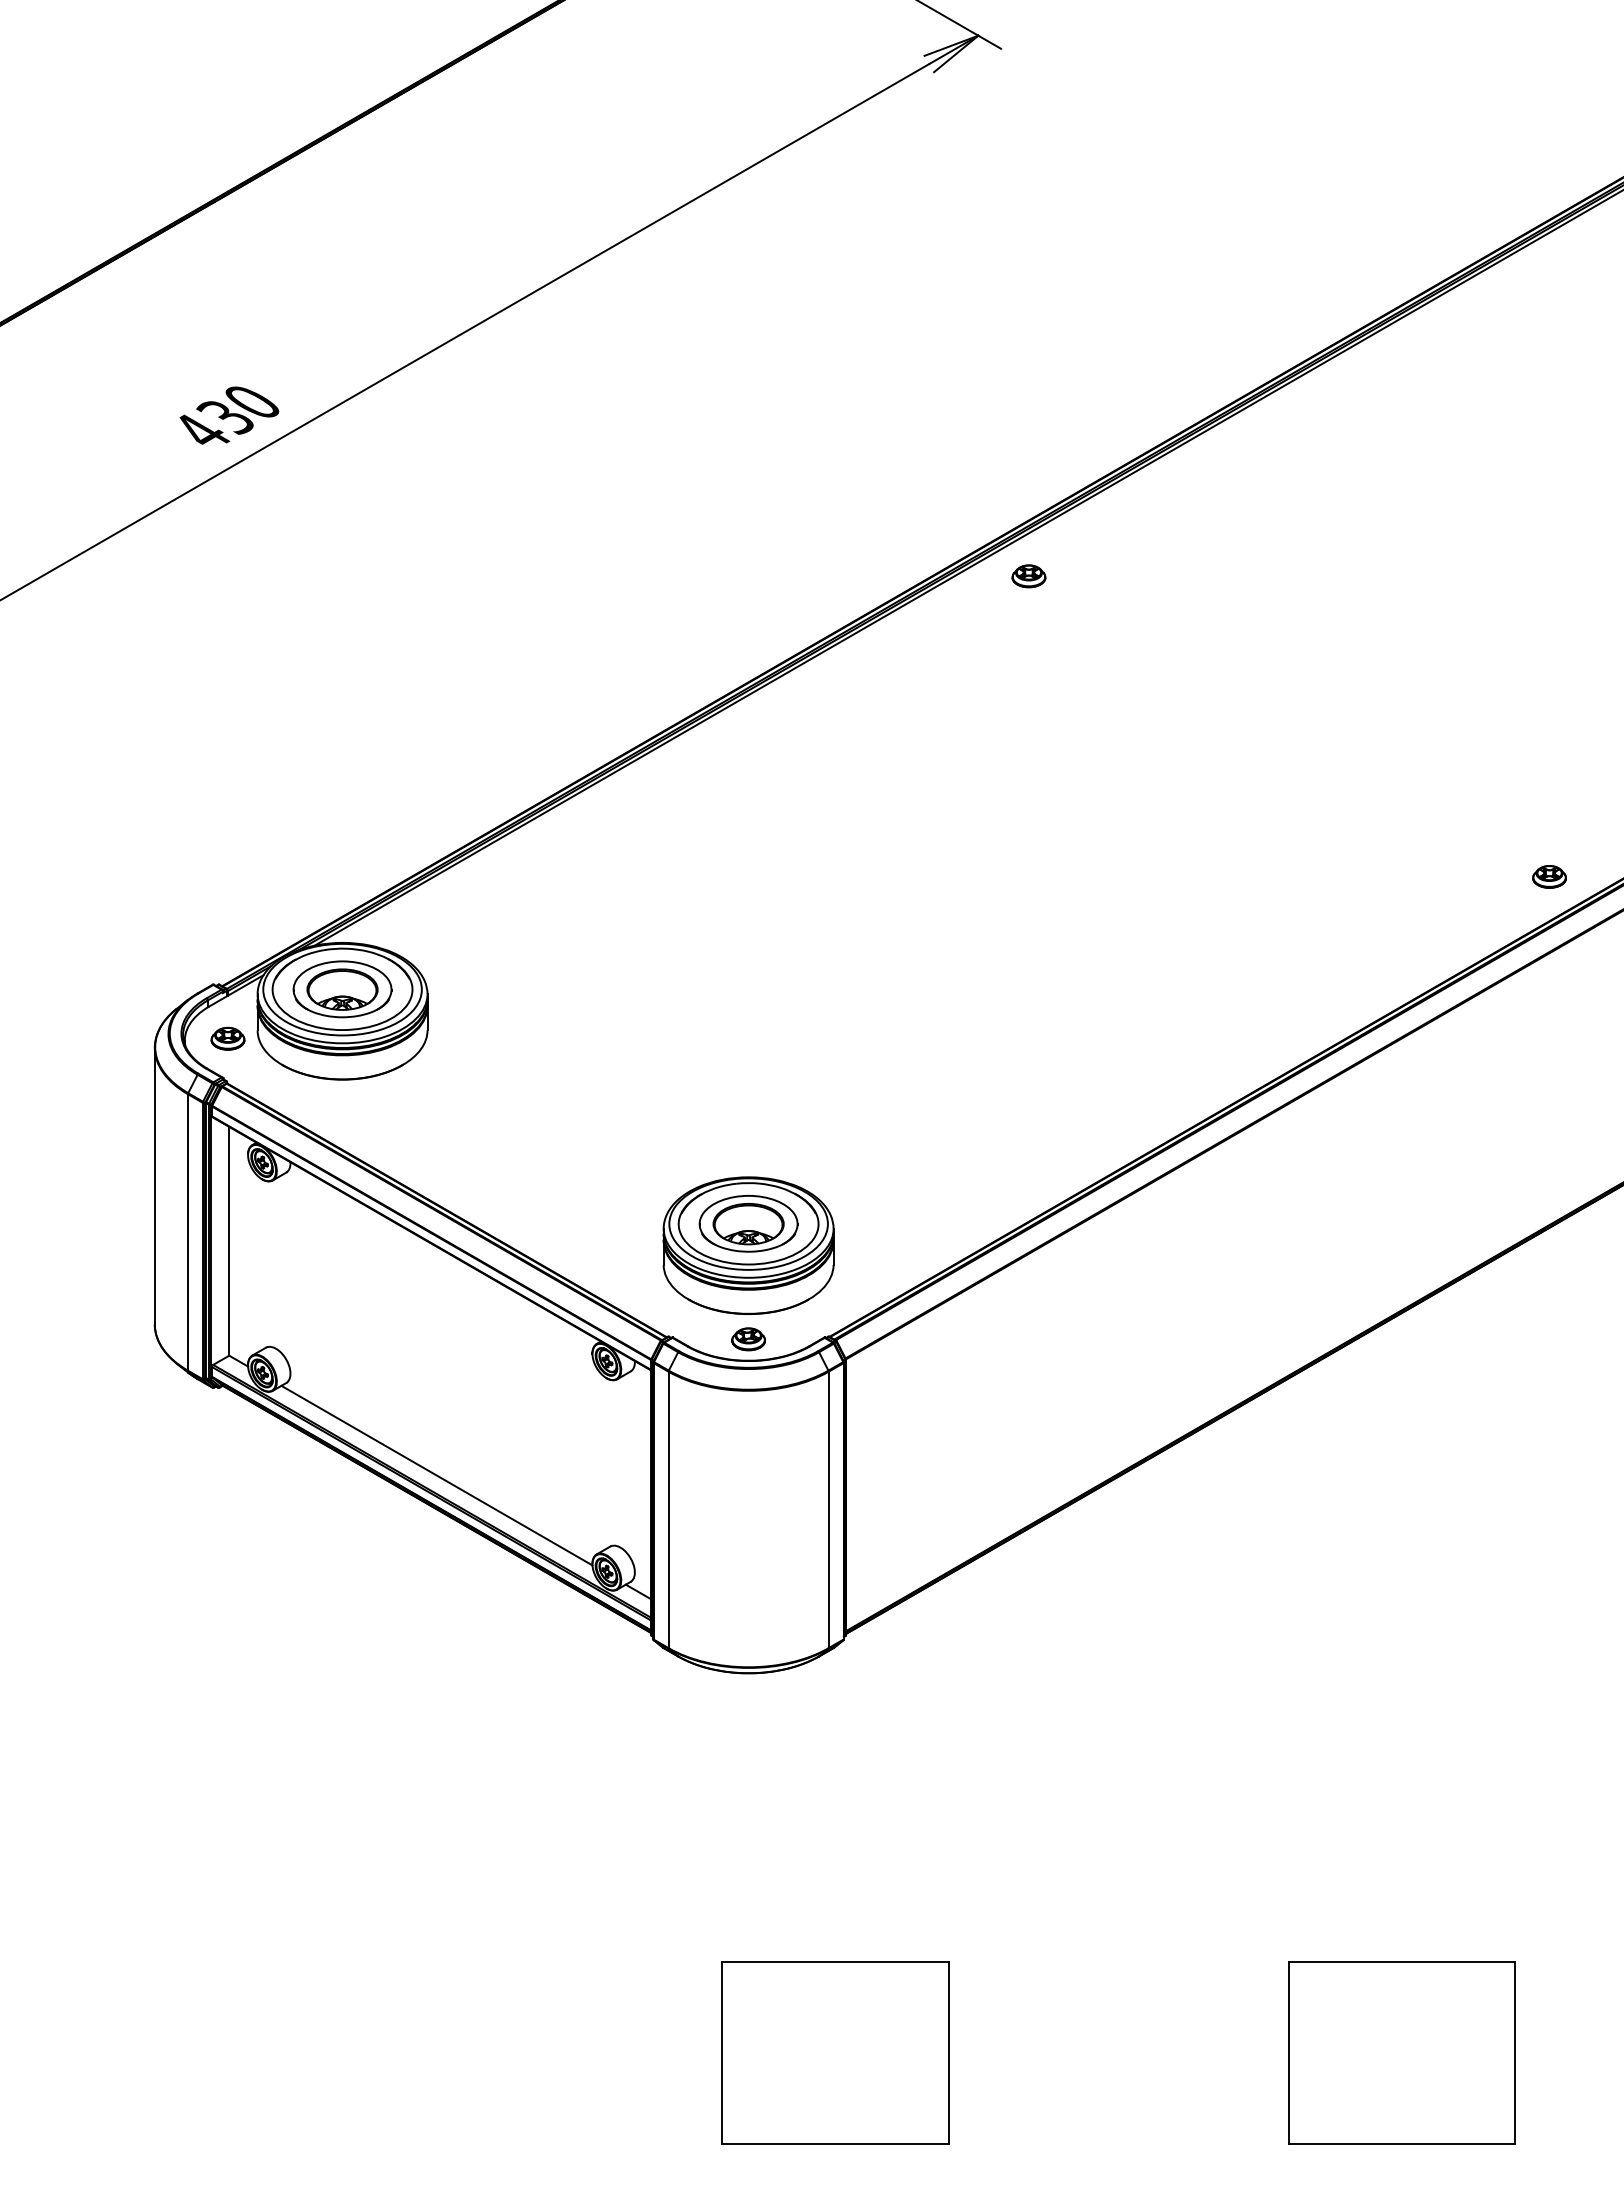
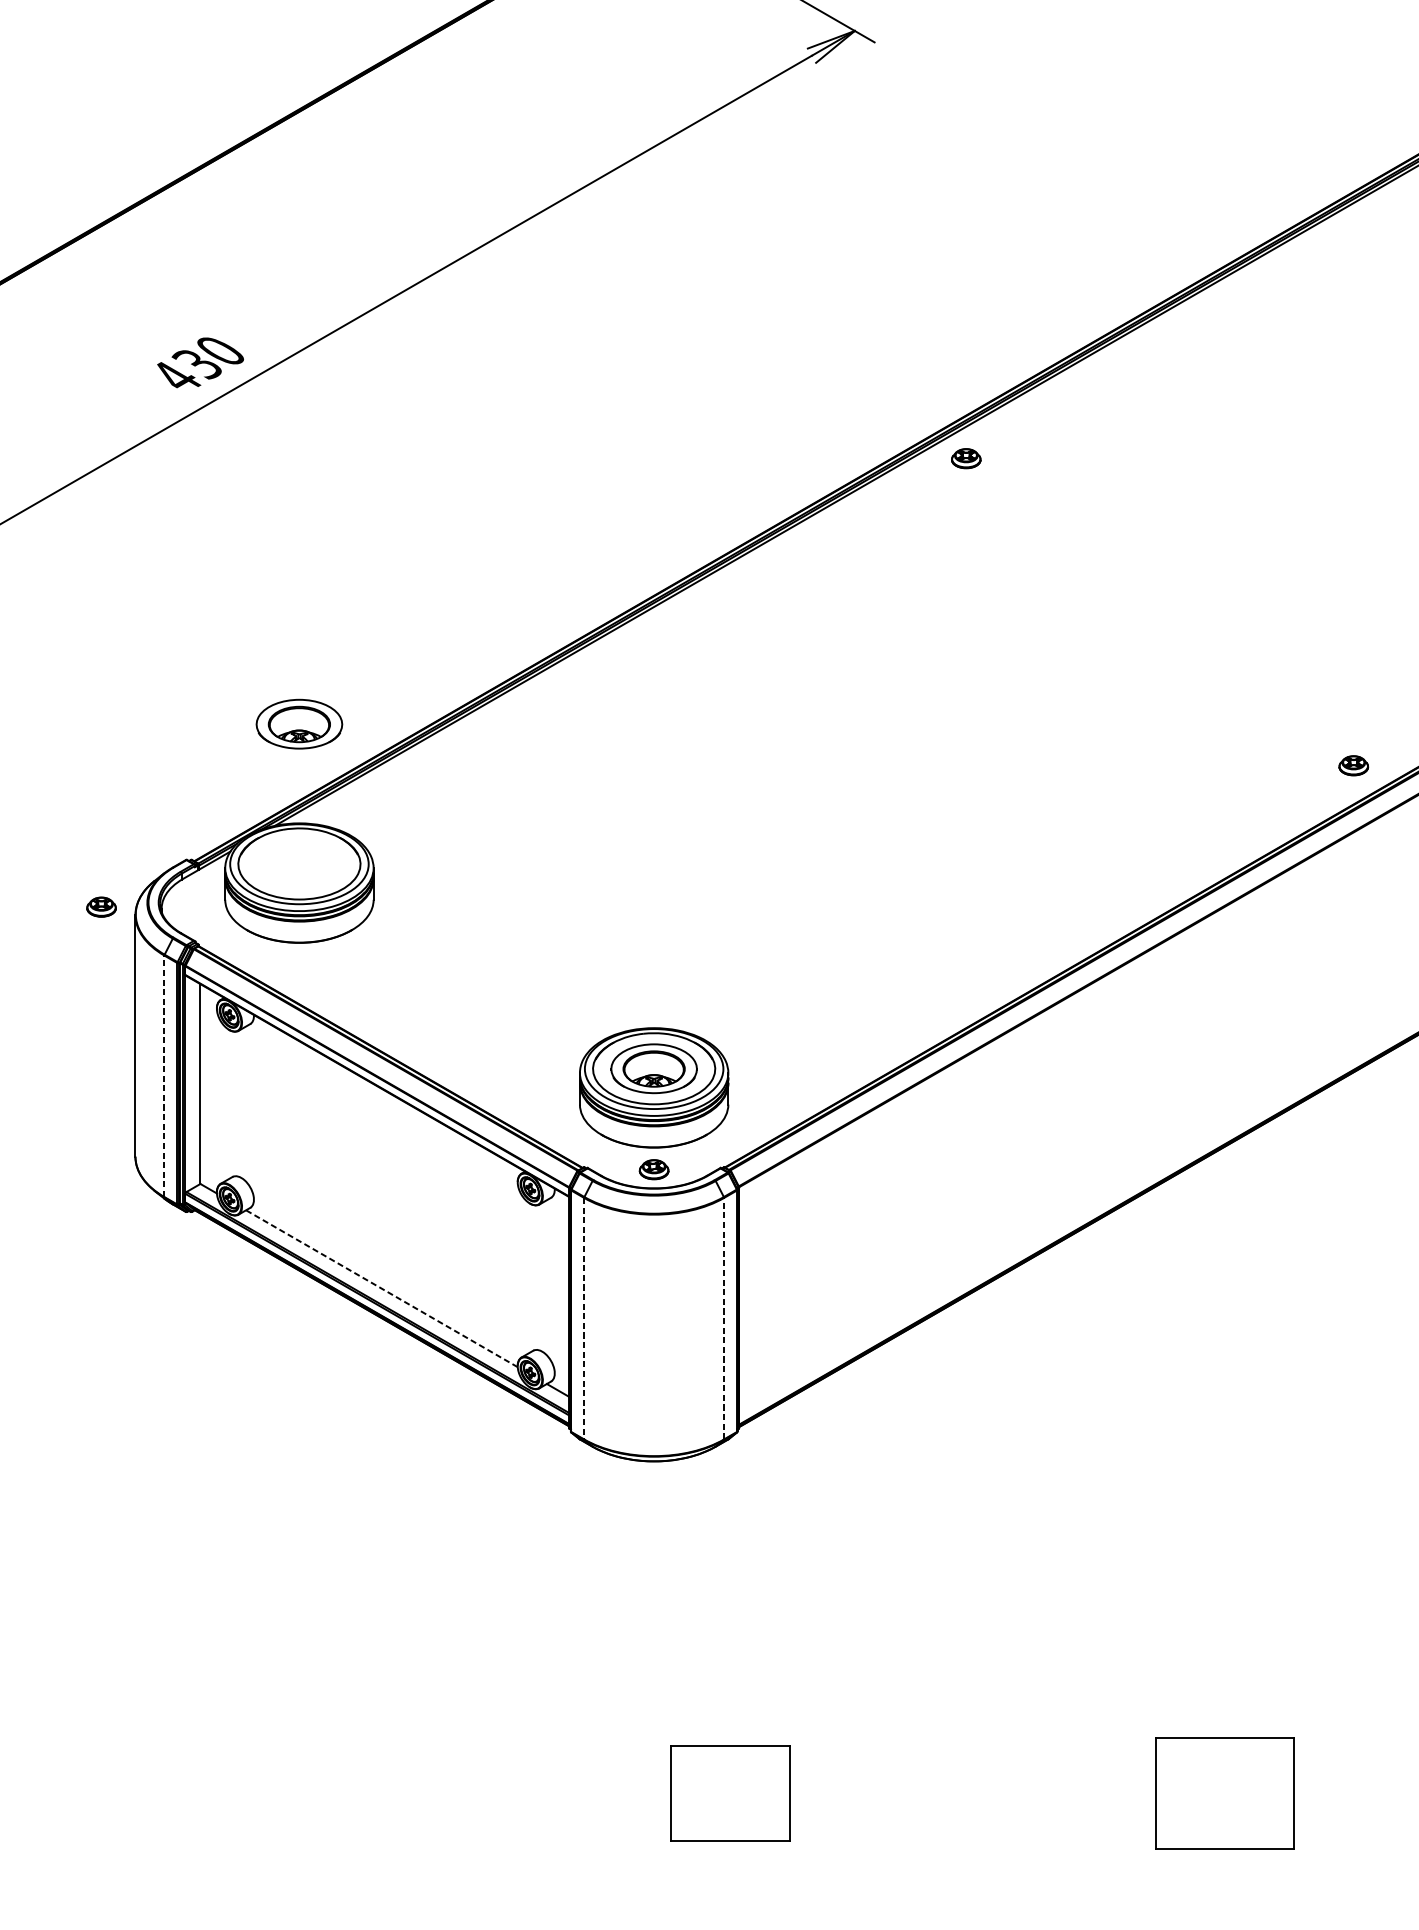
part: (1028, 576) -> (965, 458), moved
part: (342, 989) -> (299, 724), moved
part: (227, 1038) -> (101, 906), moved
line: (187, 1231) -> (163, 1075), solid -> dashed
line: (436, 1475) -> (381, 1288), solid -> dashed
line: (828, 1509) -> (723, 1318), solid -> dashed
line: (668, 1510) -> (584, 1319), solid -> dashed
part: (835, 2052) -> (730, 1792), size x0.6
part: (1401, 2052) -> (1224, 1792), size x0.7

